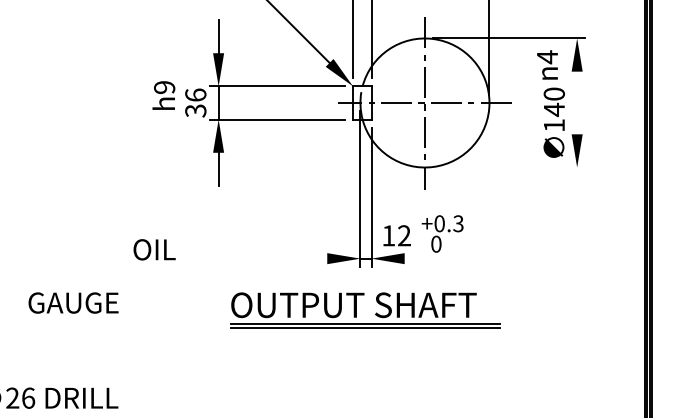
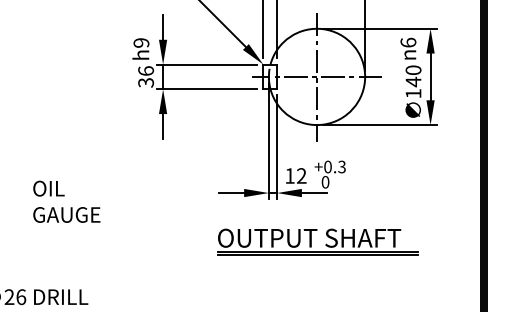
text: (547, 57) -> (408, 42), n4 -> n6
text: (163, 95) -> (140, 48), moved
line: (577, 102) -> (430, 76), added
line: (509, 167) -> (380, 125), added
text: (154, 249) -> (48, 188), moved
line: (310, 258) -> (231, 192), added
line: (420, 258) -> (313, 192), added
text: (73, 302) -> (66, 214), moved
part: (356, 310) -> (311, 242), moved

